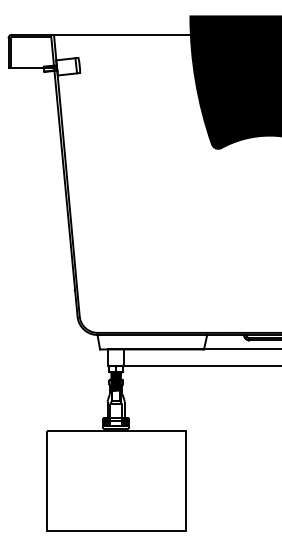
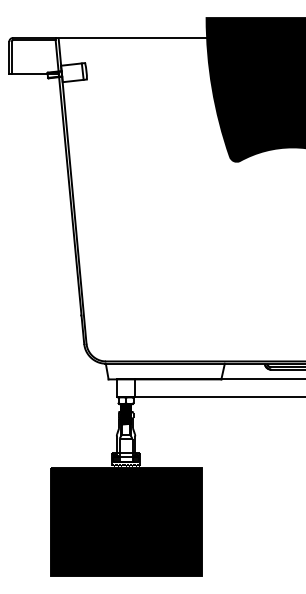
fill: (115, 480) -> (125, 521), added

